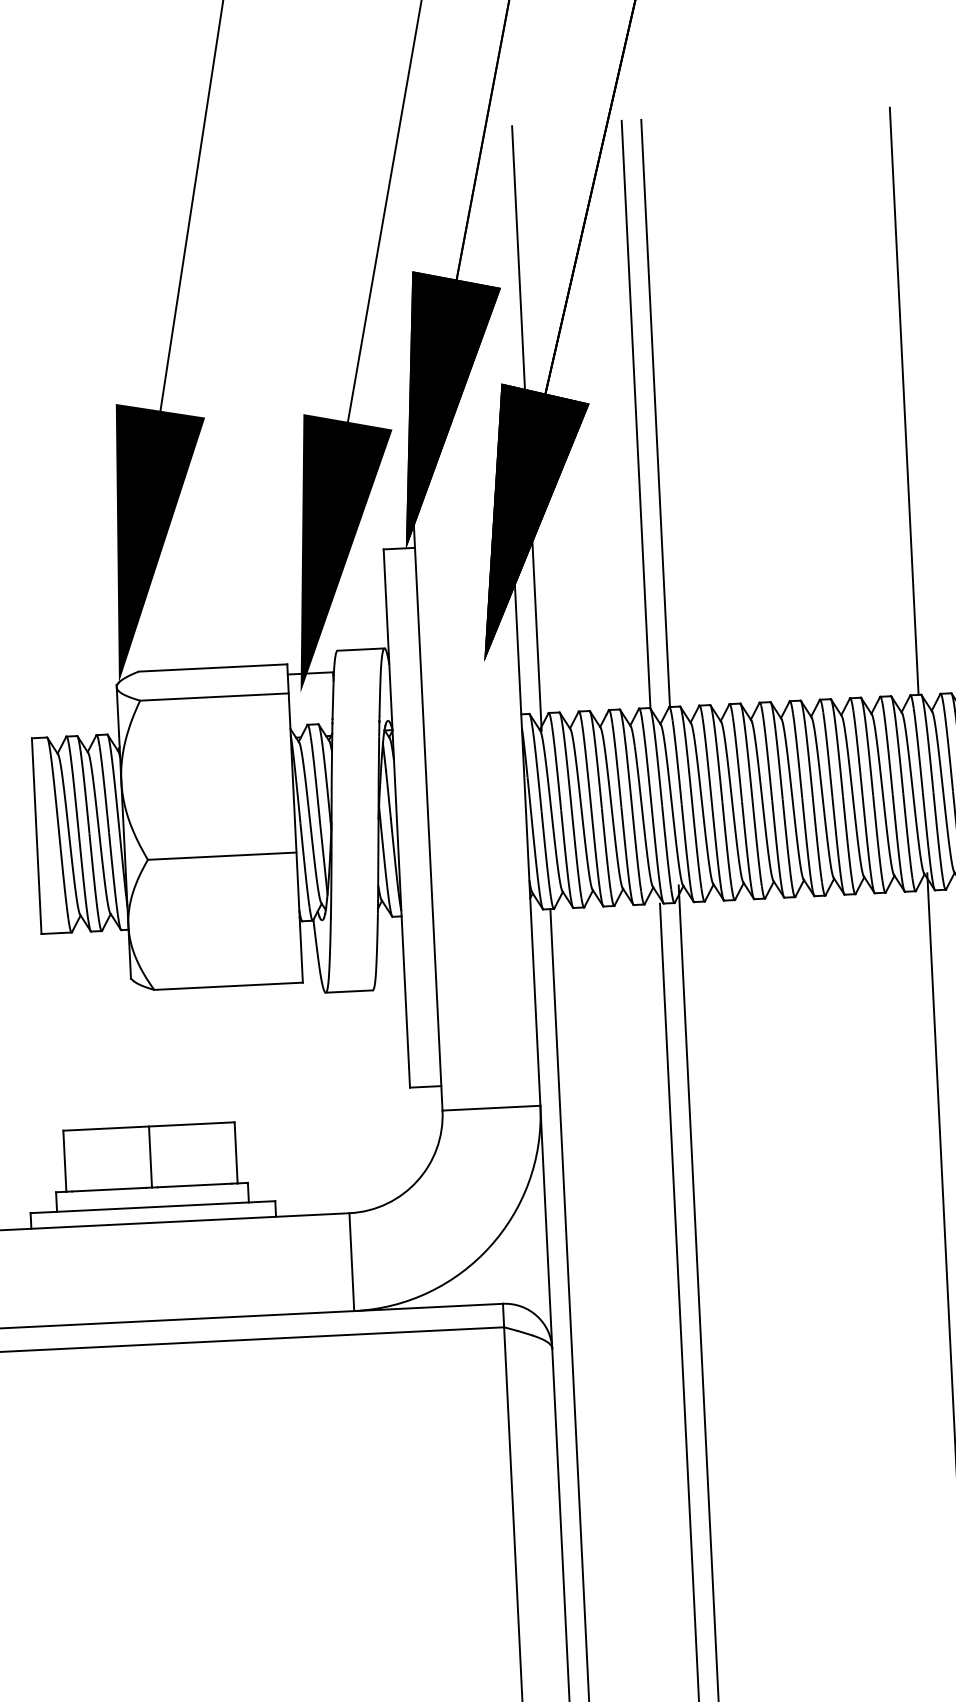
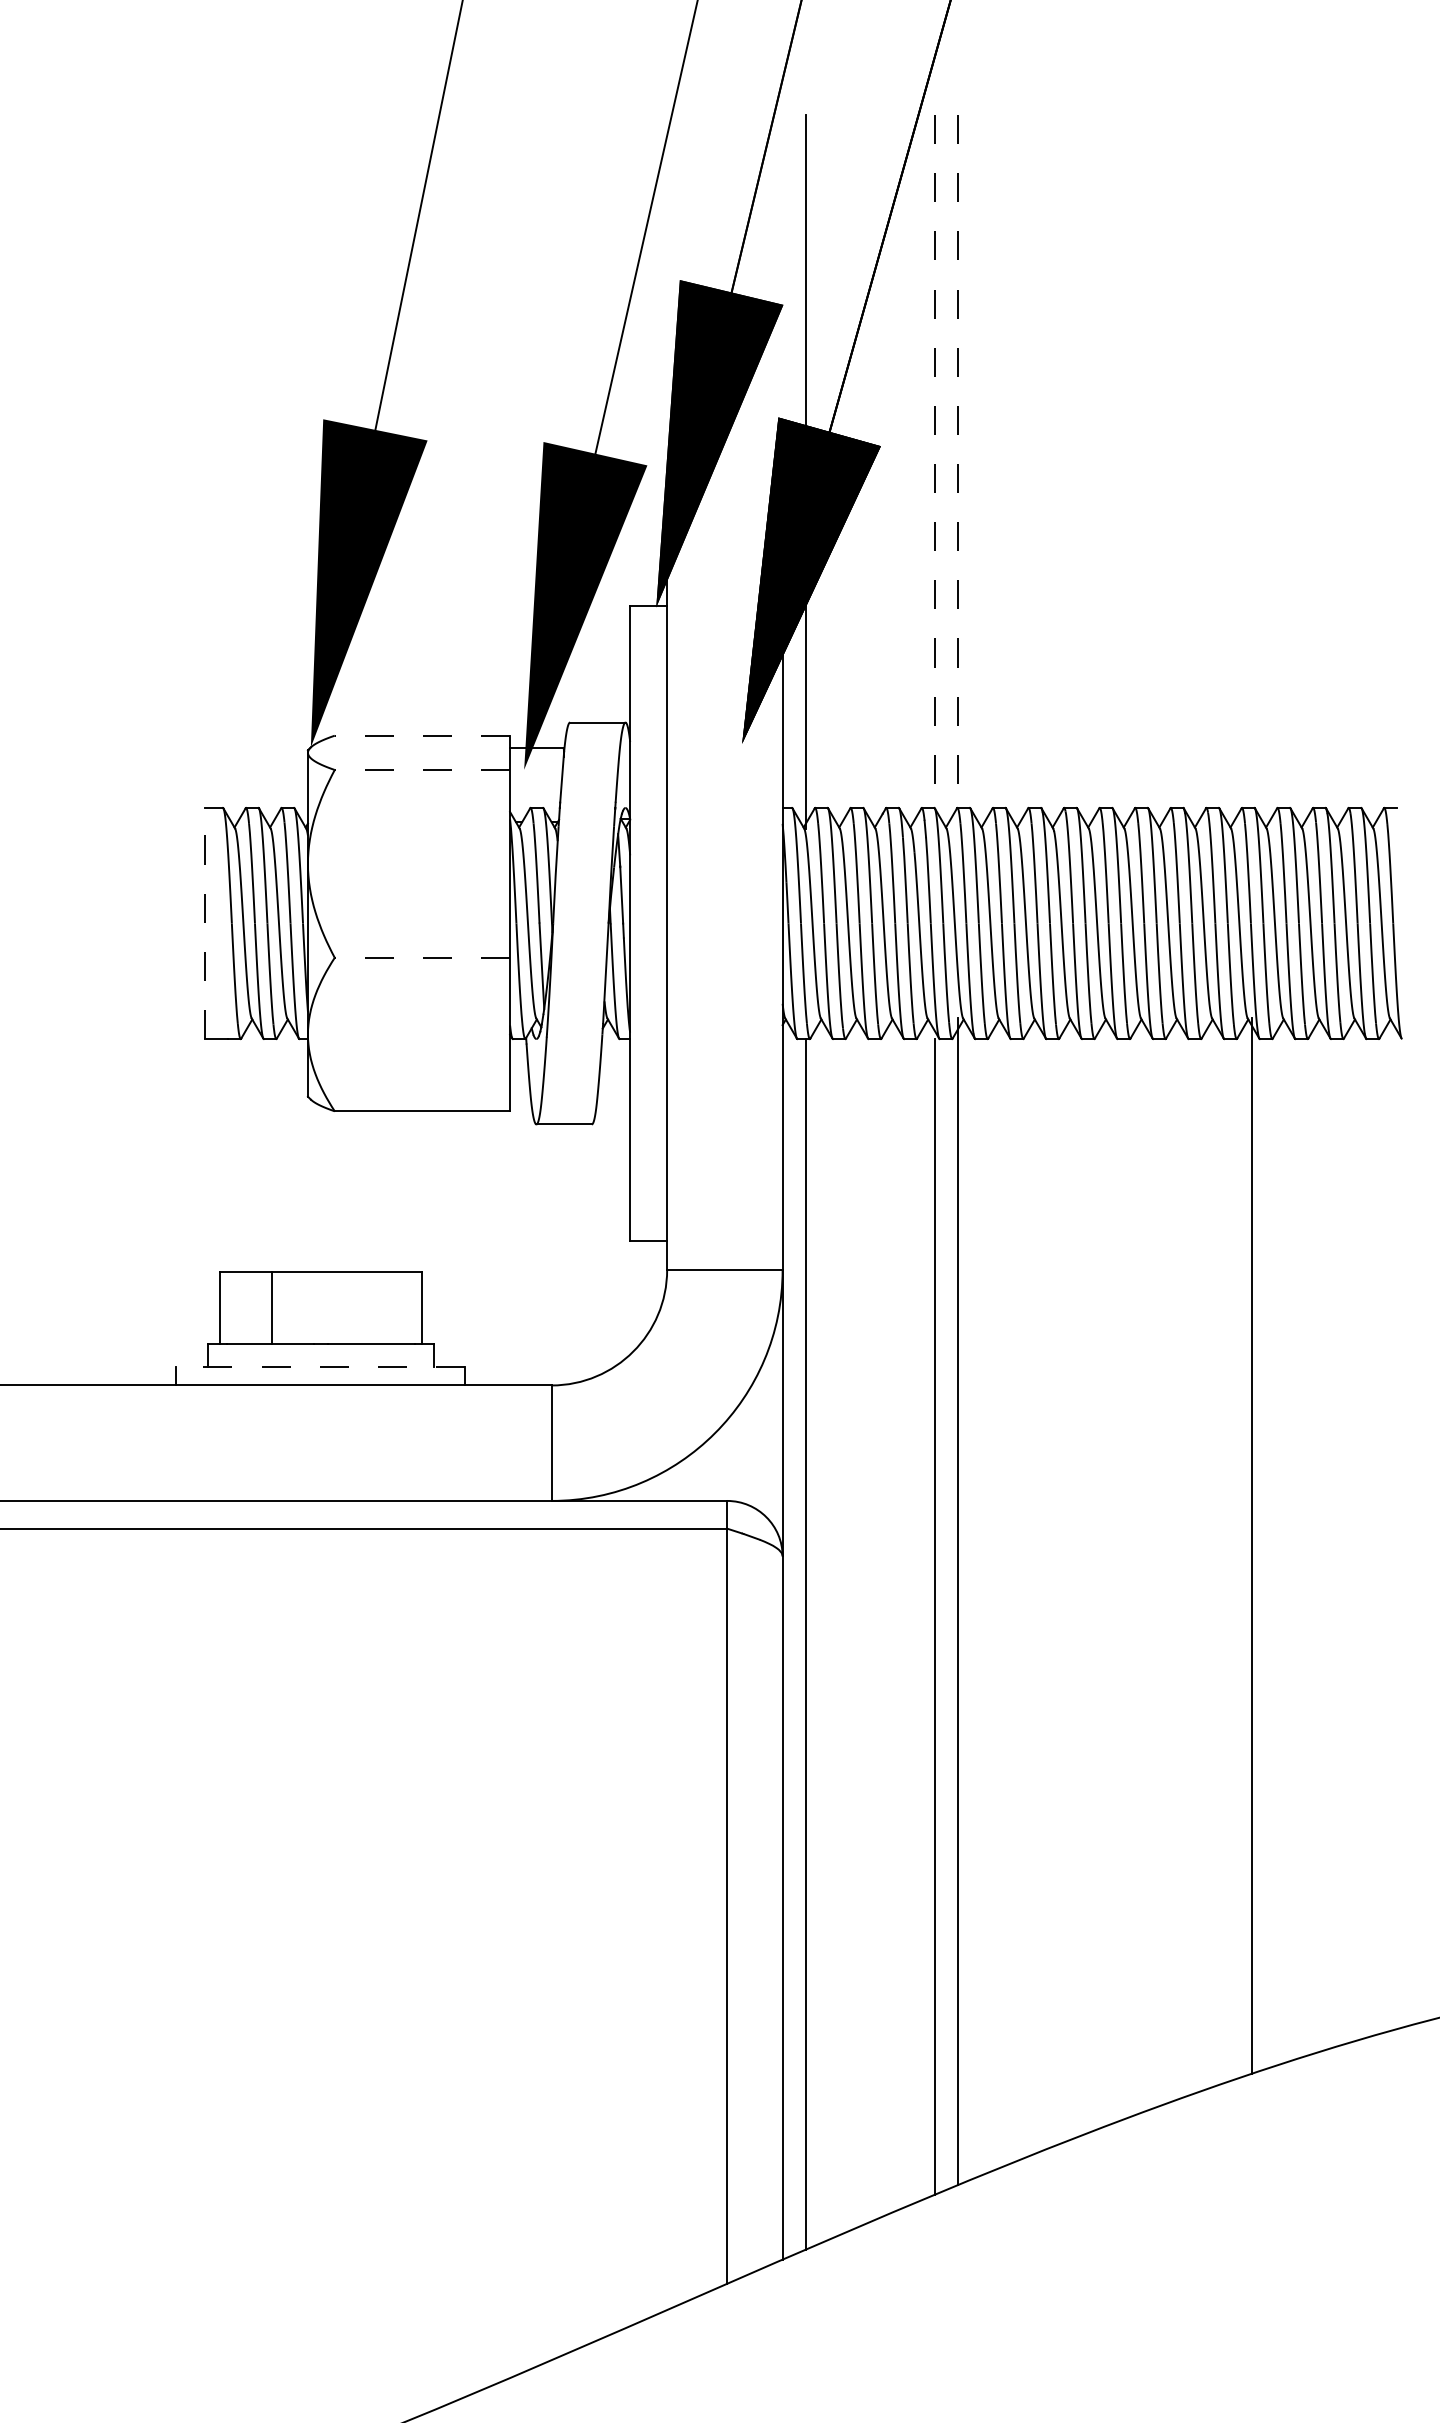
line: (904, 401) -> (1251, 461), removed
line: (655, 414) -> (958, 462), solid -> dashed
line: (636, 415) -> (935, 462), solid -> dashed
line: (213, 667) -> (422, 735), solid -> dashed
line: (214, 696) -> (422, 769), solid -> dashed
line: (36, 836) -> (205, 923), solid -> dashed
line: (222, 855) -> (422, 957), solid -> dashed
line: (150, 1156) -> (271, 1307), moved
line: (152, 1206) -> (320, 1366), solid -> dashed

